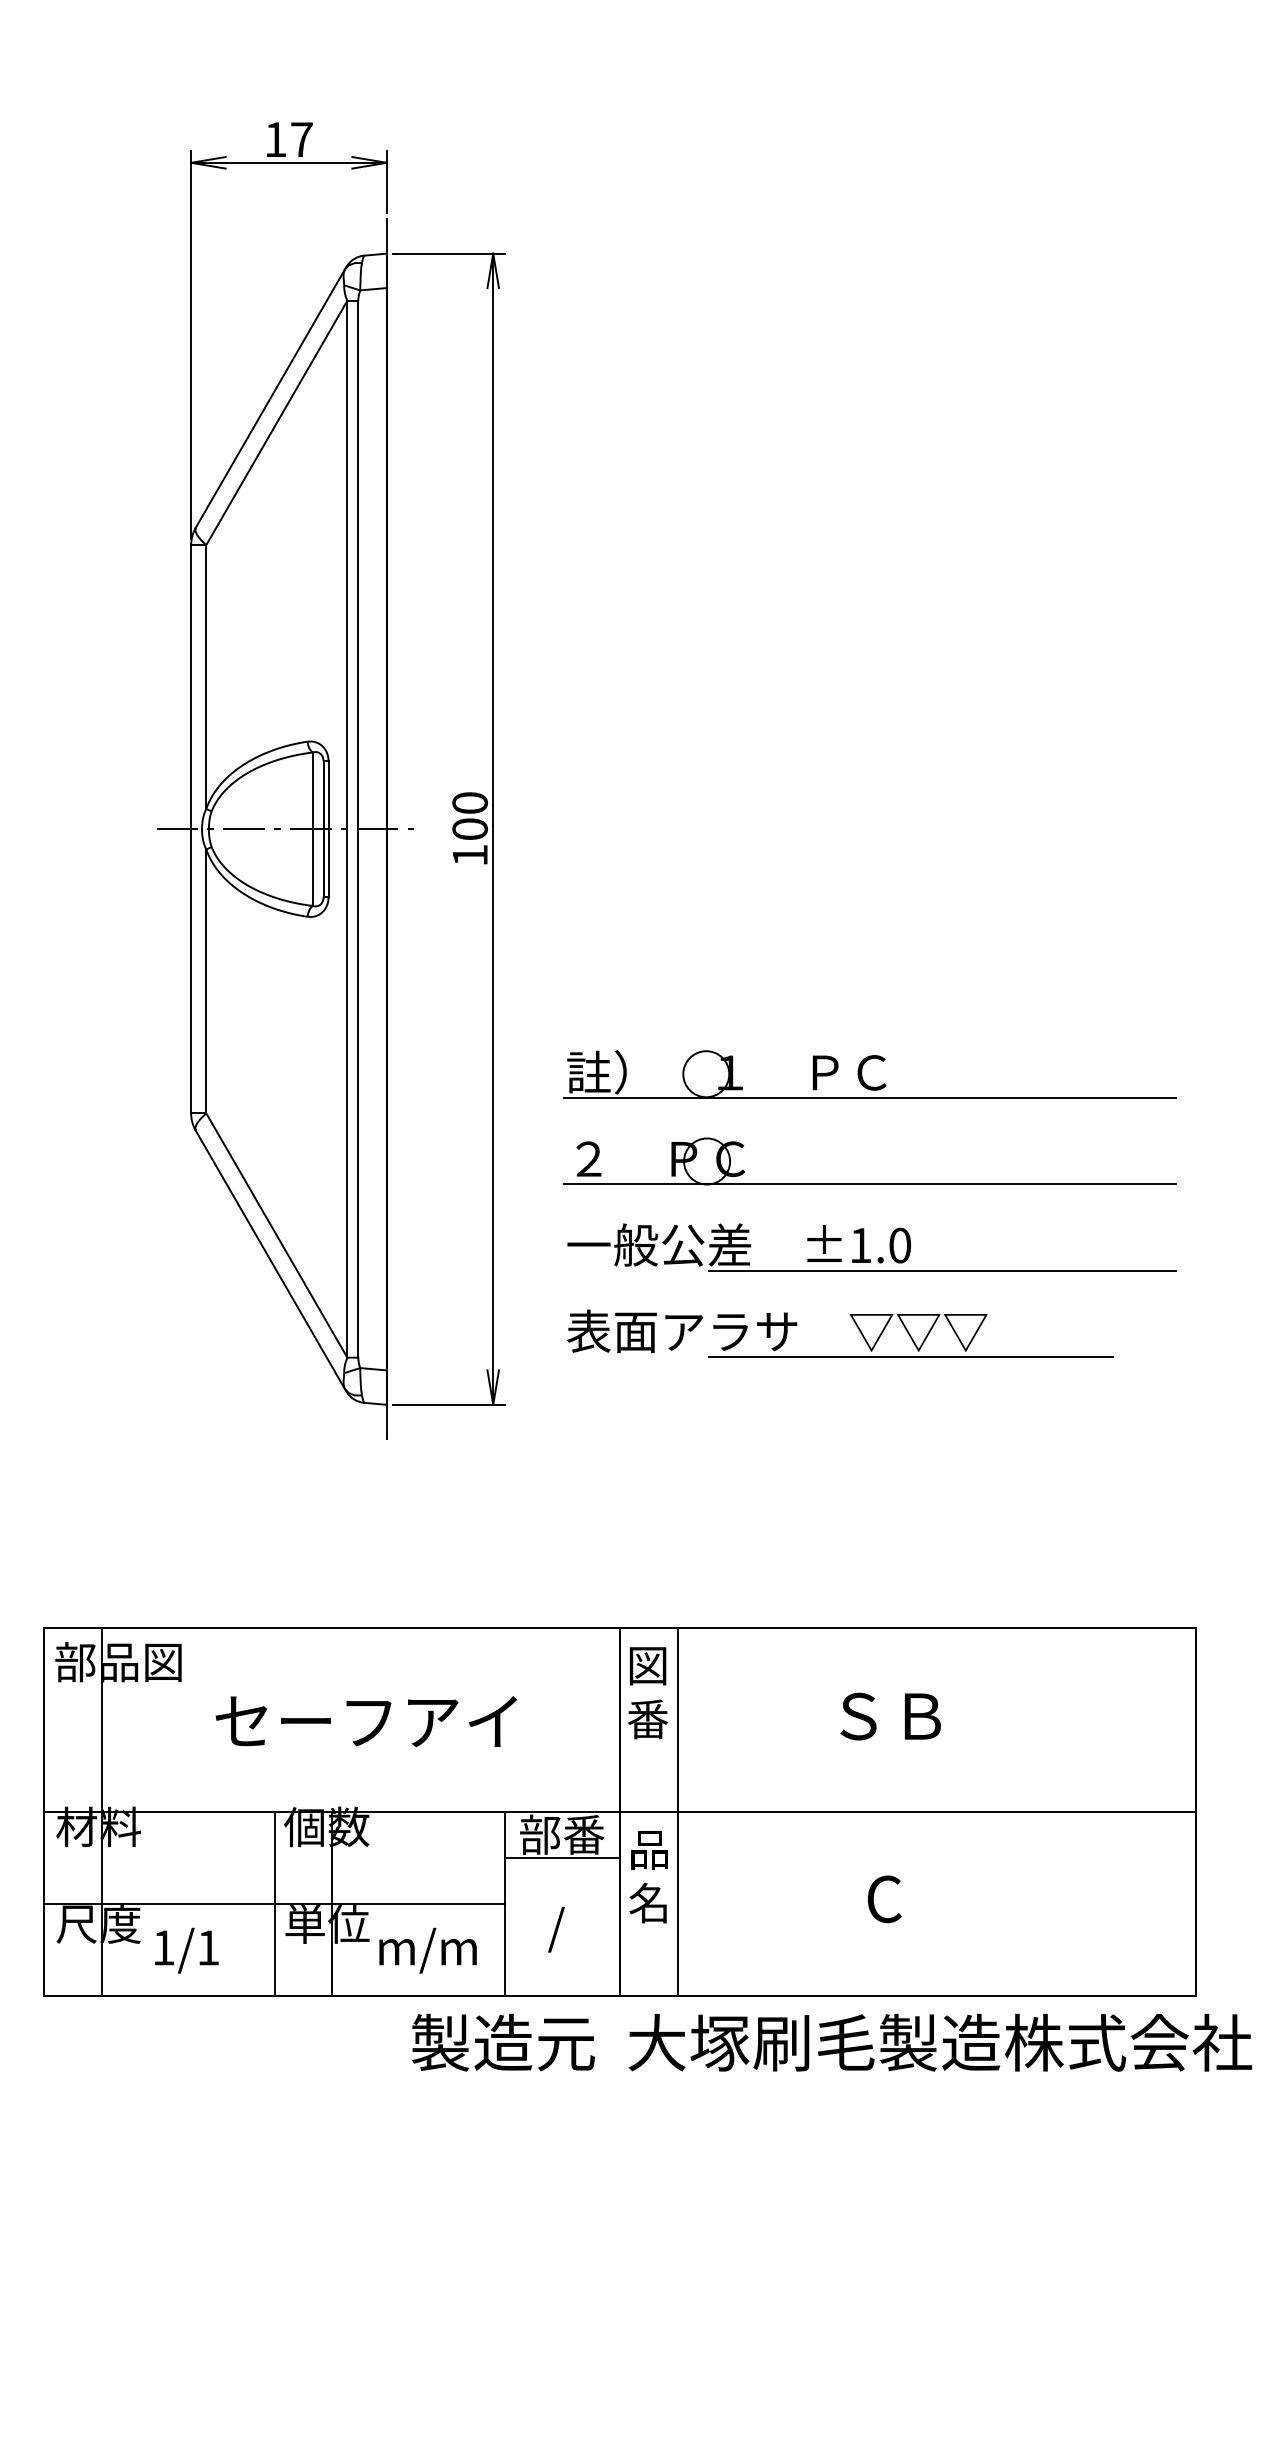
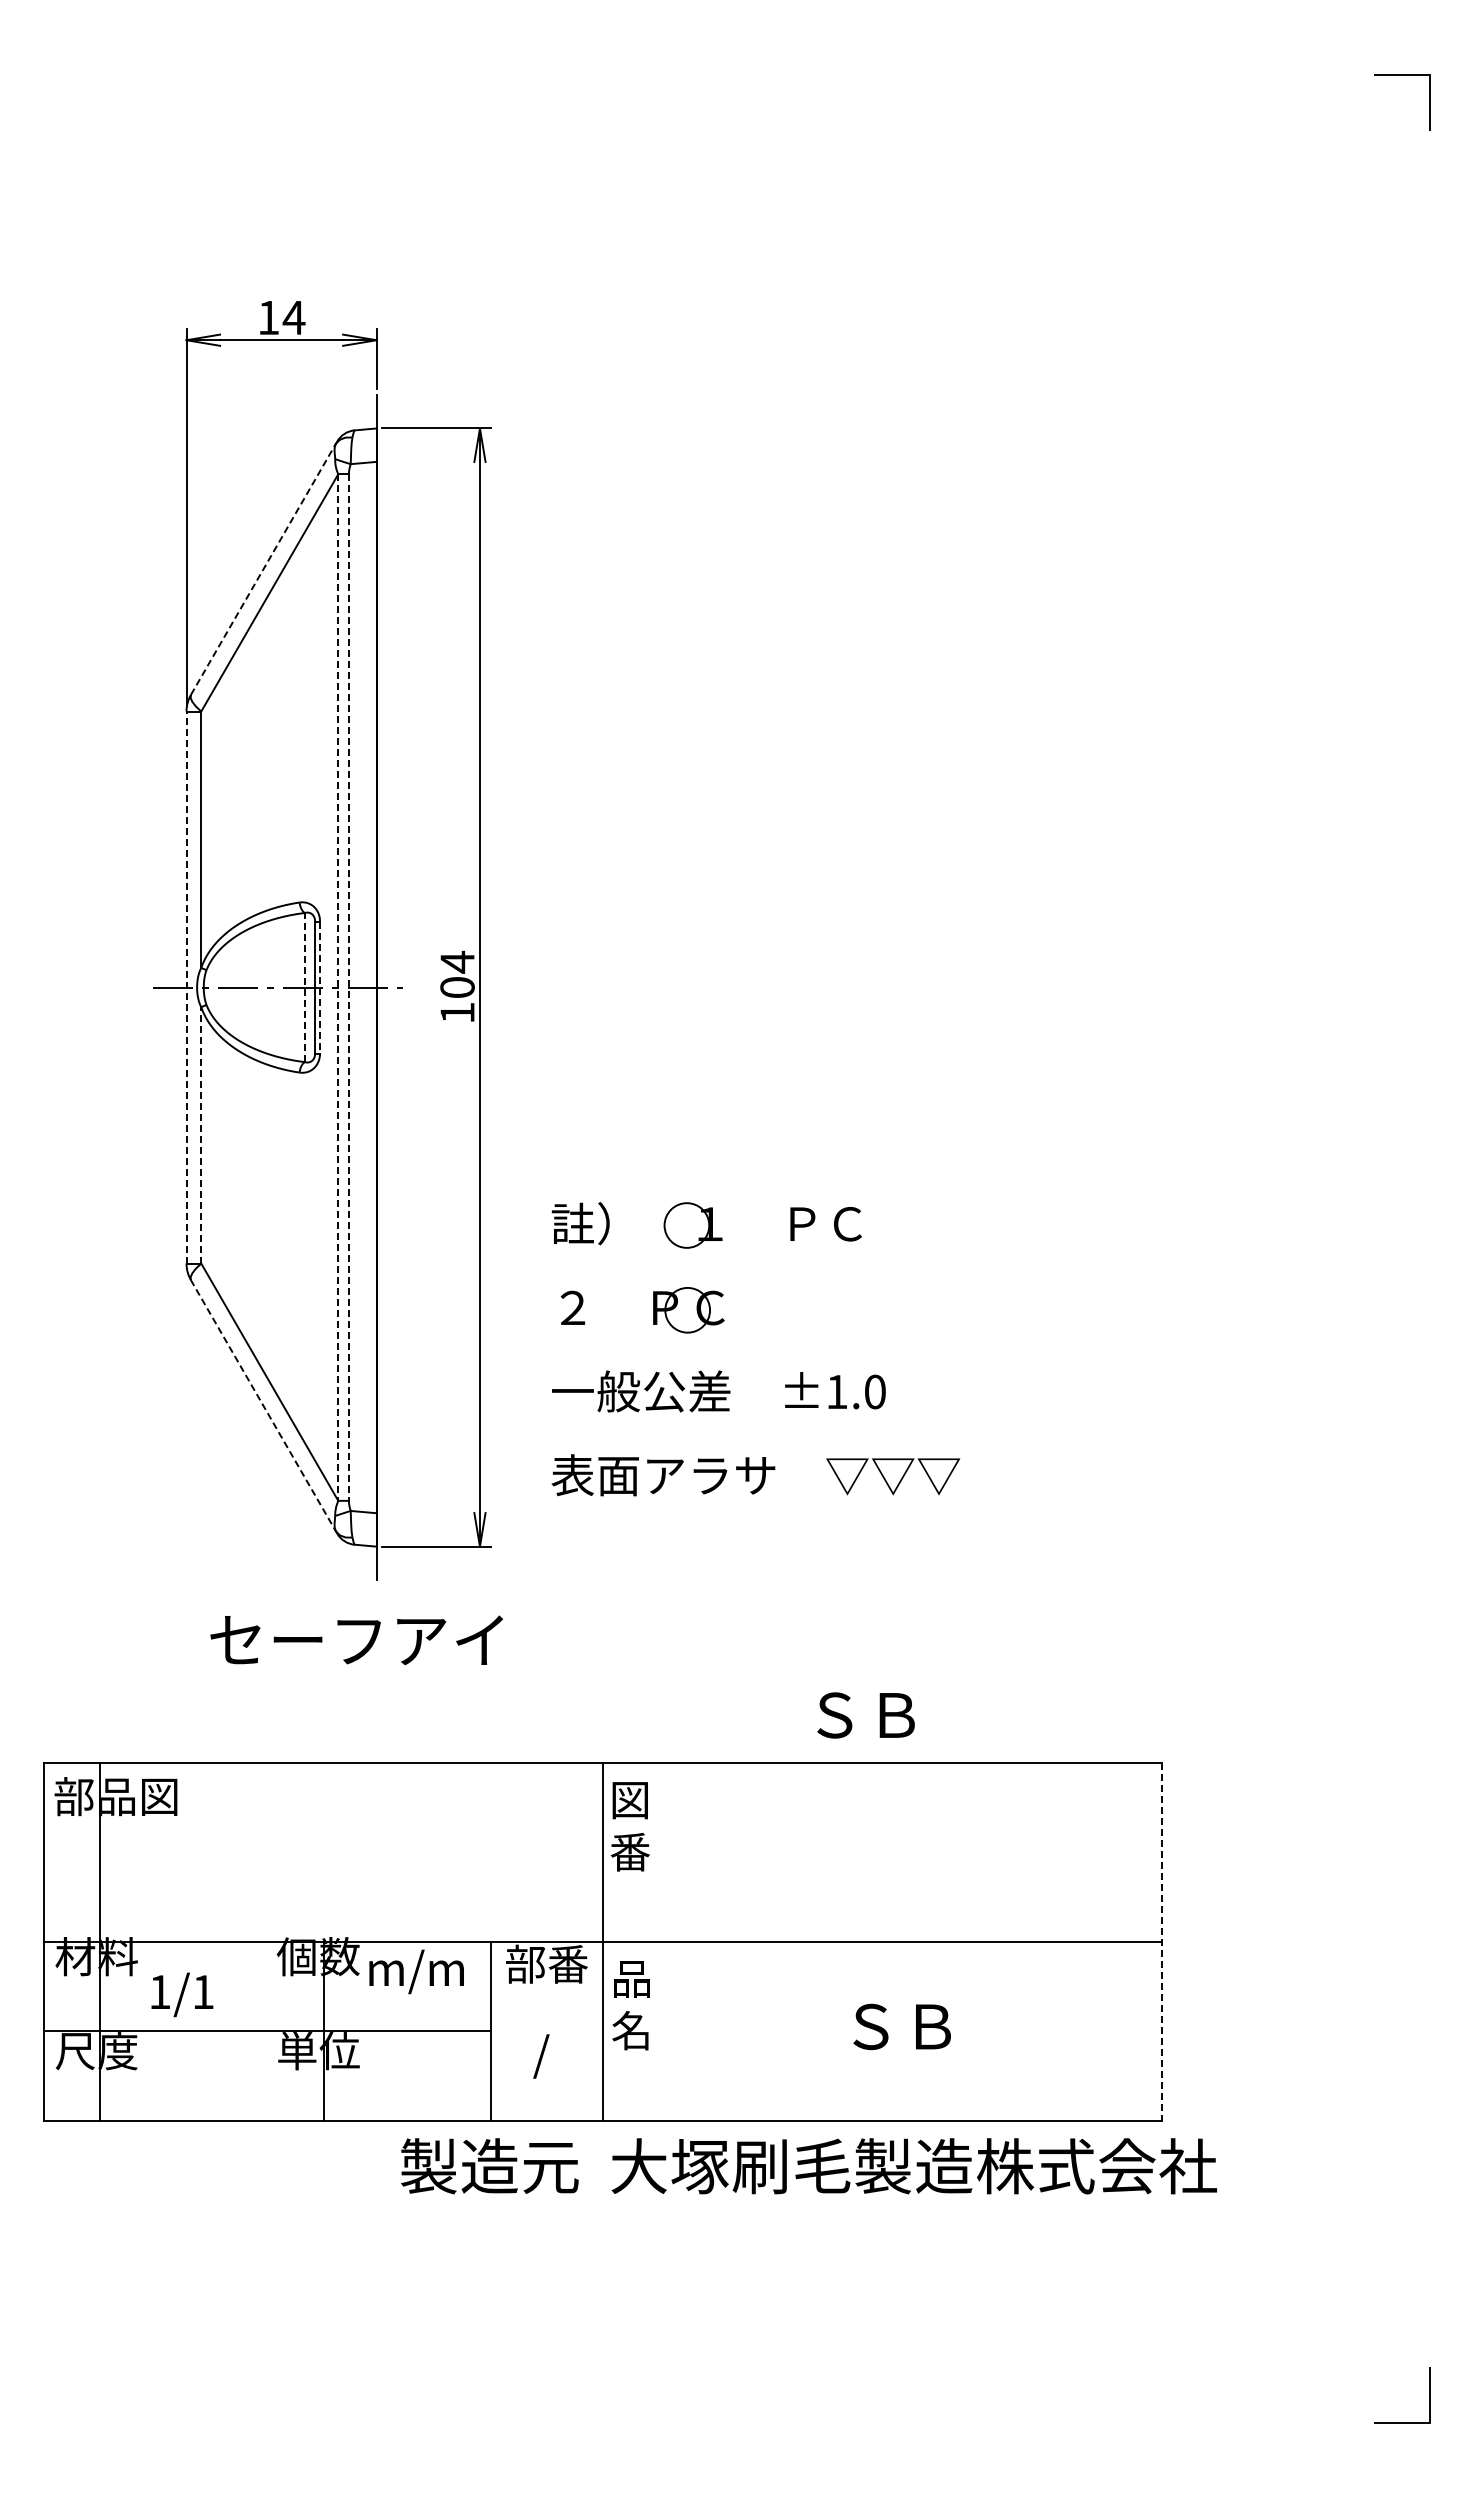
text: (301, 139) -> (293, 317), 17 -> 14
line: (271, 396) -> (264, 567), solid -> dashed
text: (470, 802) -> (457, 961), 100 -> 104
line: (191, 829) -> (186, 987), solid -> dashed
line: (312, 829) -> (304, 987), solid -> dashed
line: (329, 829) -> (320, 987), solid -> dashed
line: (347, 830) -> (338, 988), solid -> dashed
line: (357, 830) -> (348, 988), solid -> dashed
line: (206, 980) -> (201, 1134), solid -> dashed
line: (869, 1097) -> (845, 1248), removed
line: (869, 1184) -> (845, 1332), removed
line: (270, 1260) -> (263, 1406), solid -> dashed
line: (941, 1270) -> (915, 1416), removed
line: (910, 1357) -> (885, 1500), removed
text: (890, 1716) -> (865, 1715), moved
text: (366, 1721) -> (356, 1640), moved
line: (677, 1811) -> (658, 1941), removed
line: (1195, 1811) -> (1162, 1941), solid -> dashed
line: (562, 1857) -> (547, 1986), removed
text: (922, 1898) -> (896, 2026), C -> ＳＢ
line: (274, 1902) -> (267, 2030), removed
text: (186, 1950) -> (182, 1994), moved
text: (427, 1950) -> (416, 1971), moved

